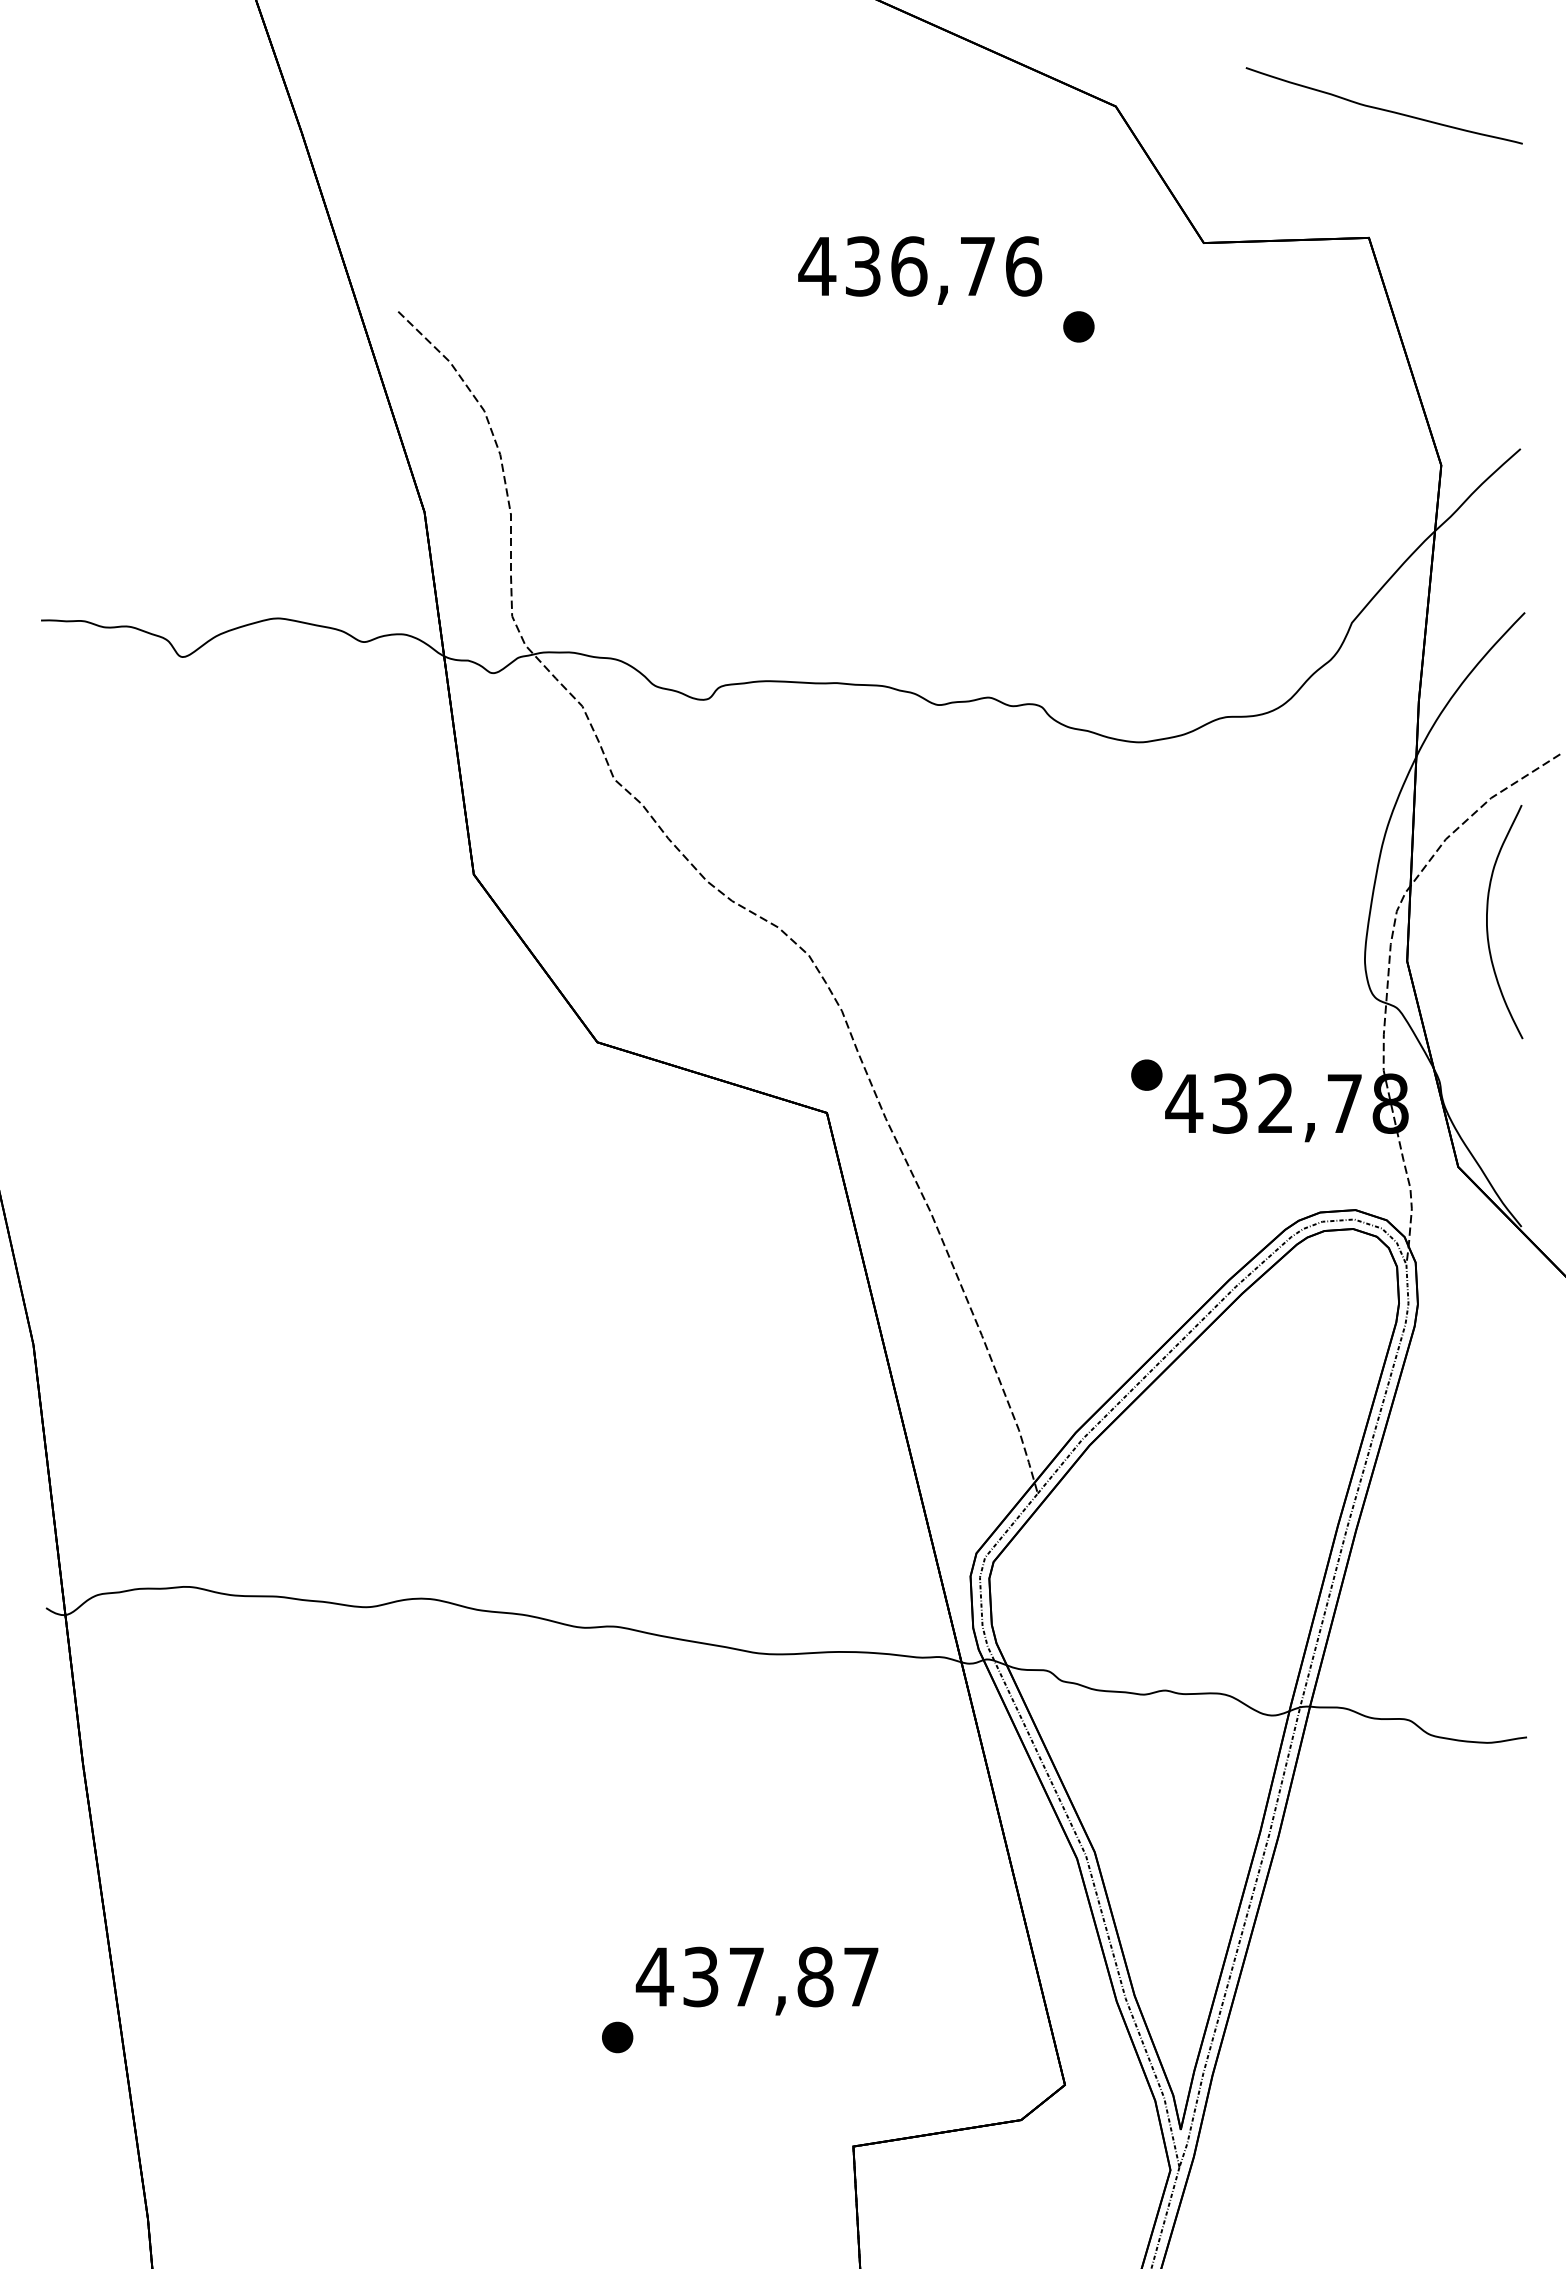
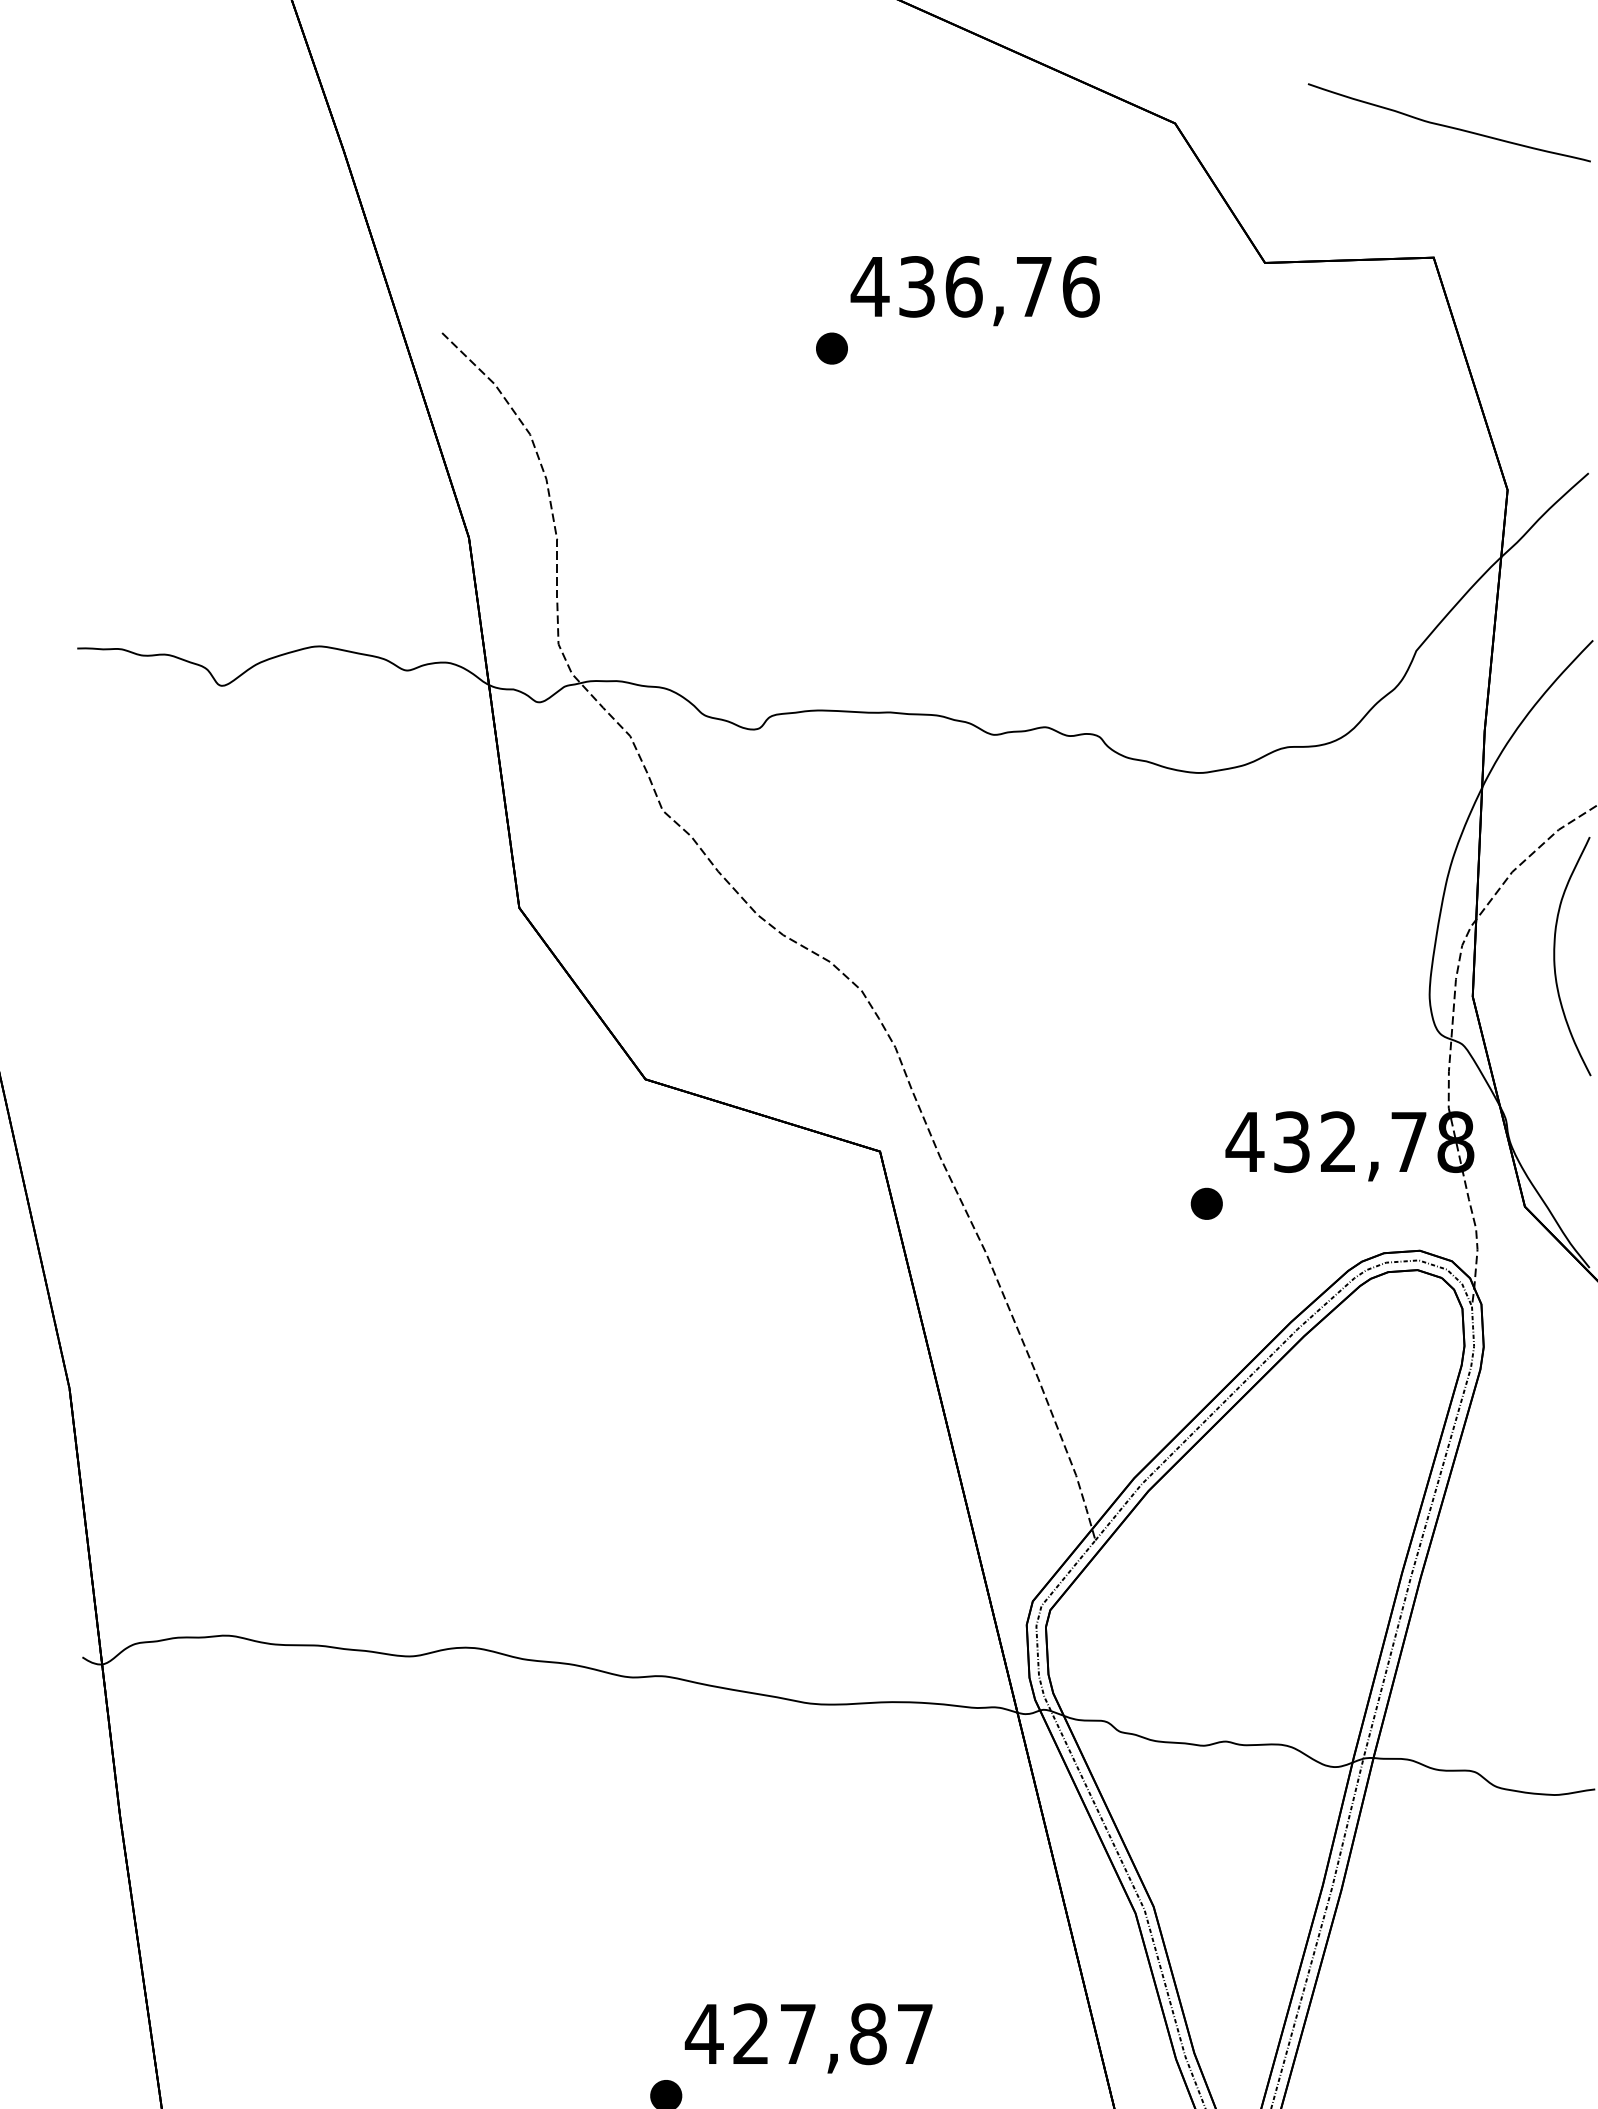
part: (1078, 326) -> (831, 348), moved
part: (1146, 1074) -> (1206, 1203), moved
text: (700, 1976) -> (750, 2033), 437,87 -> 427,87

